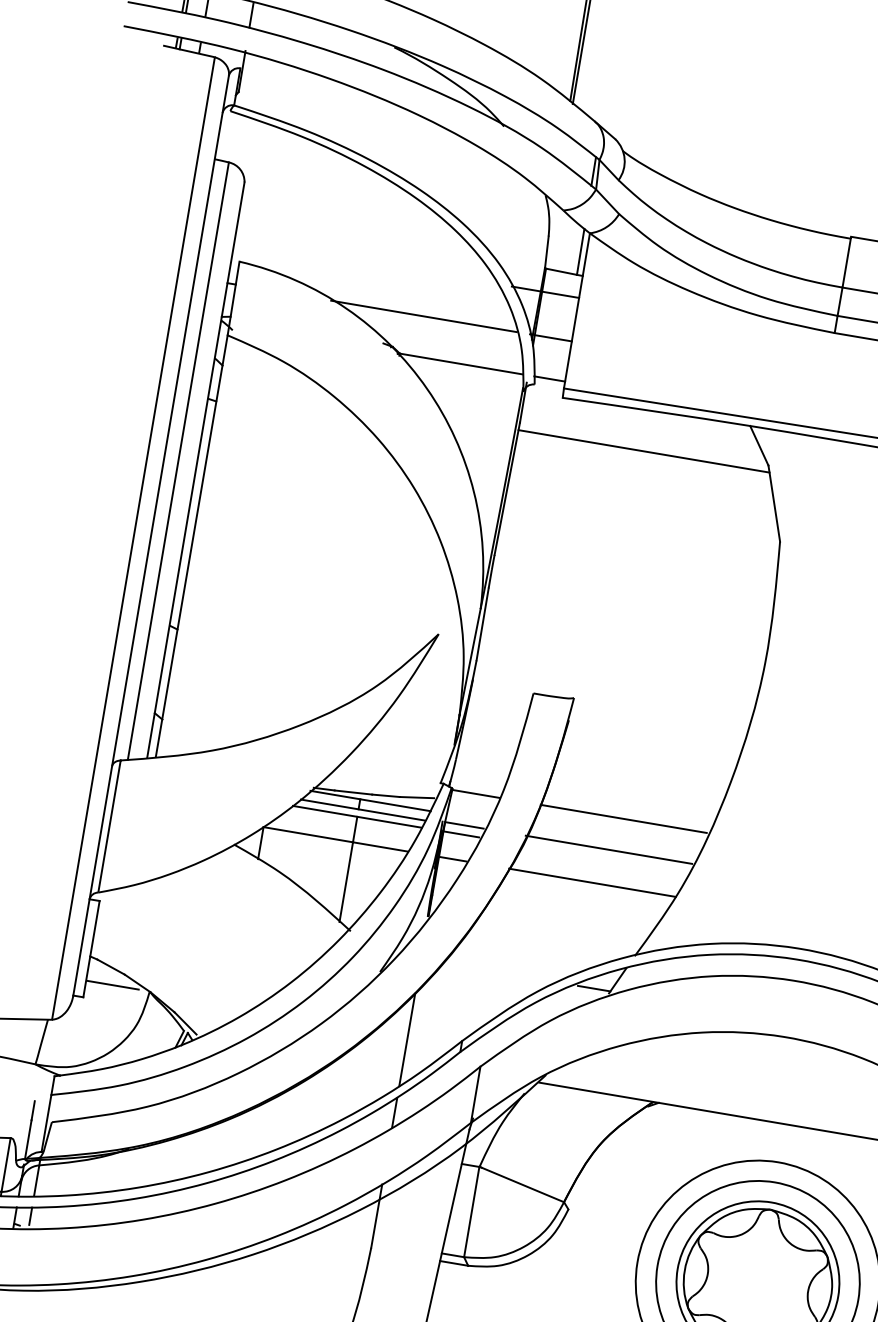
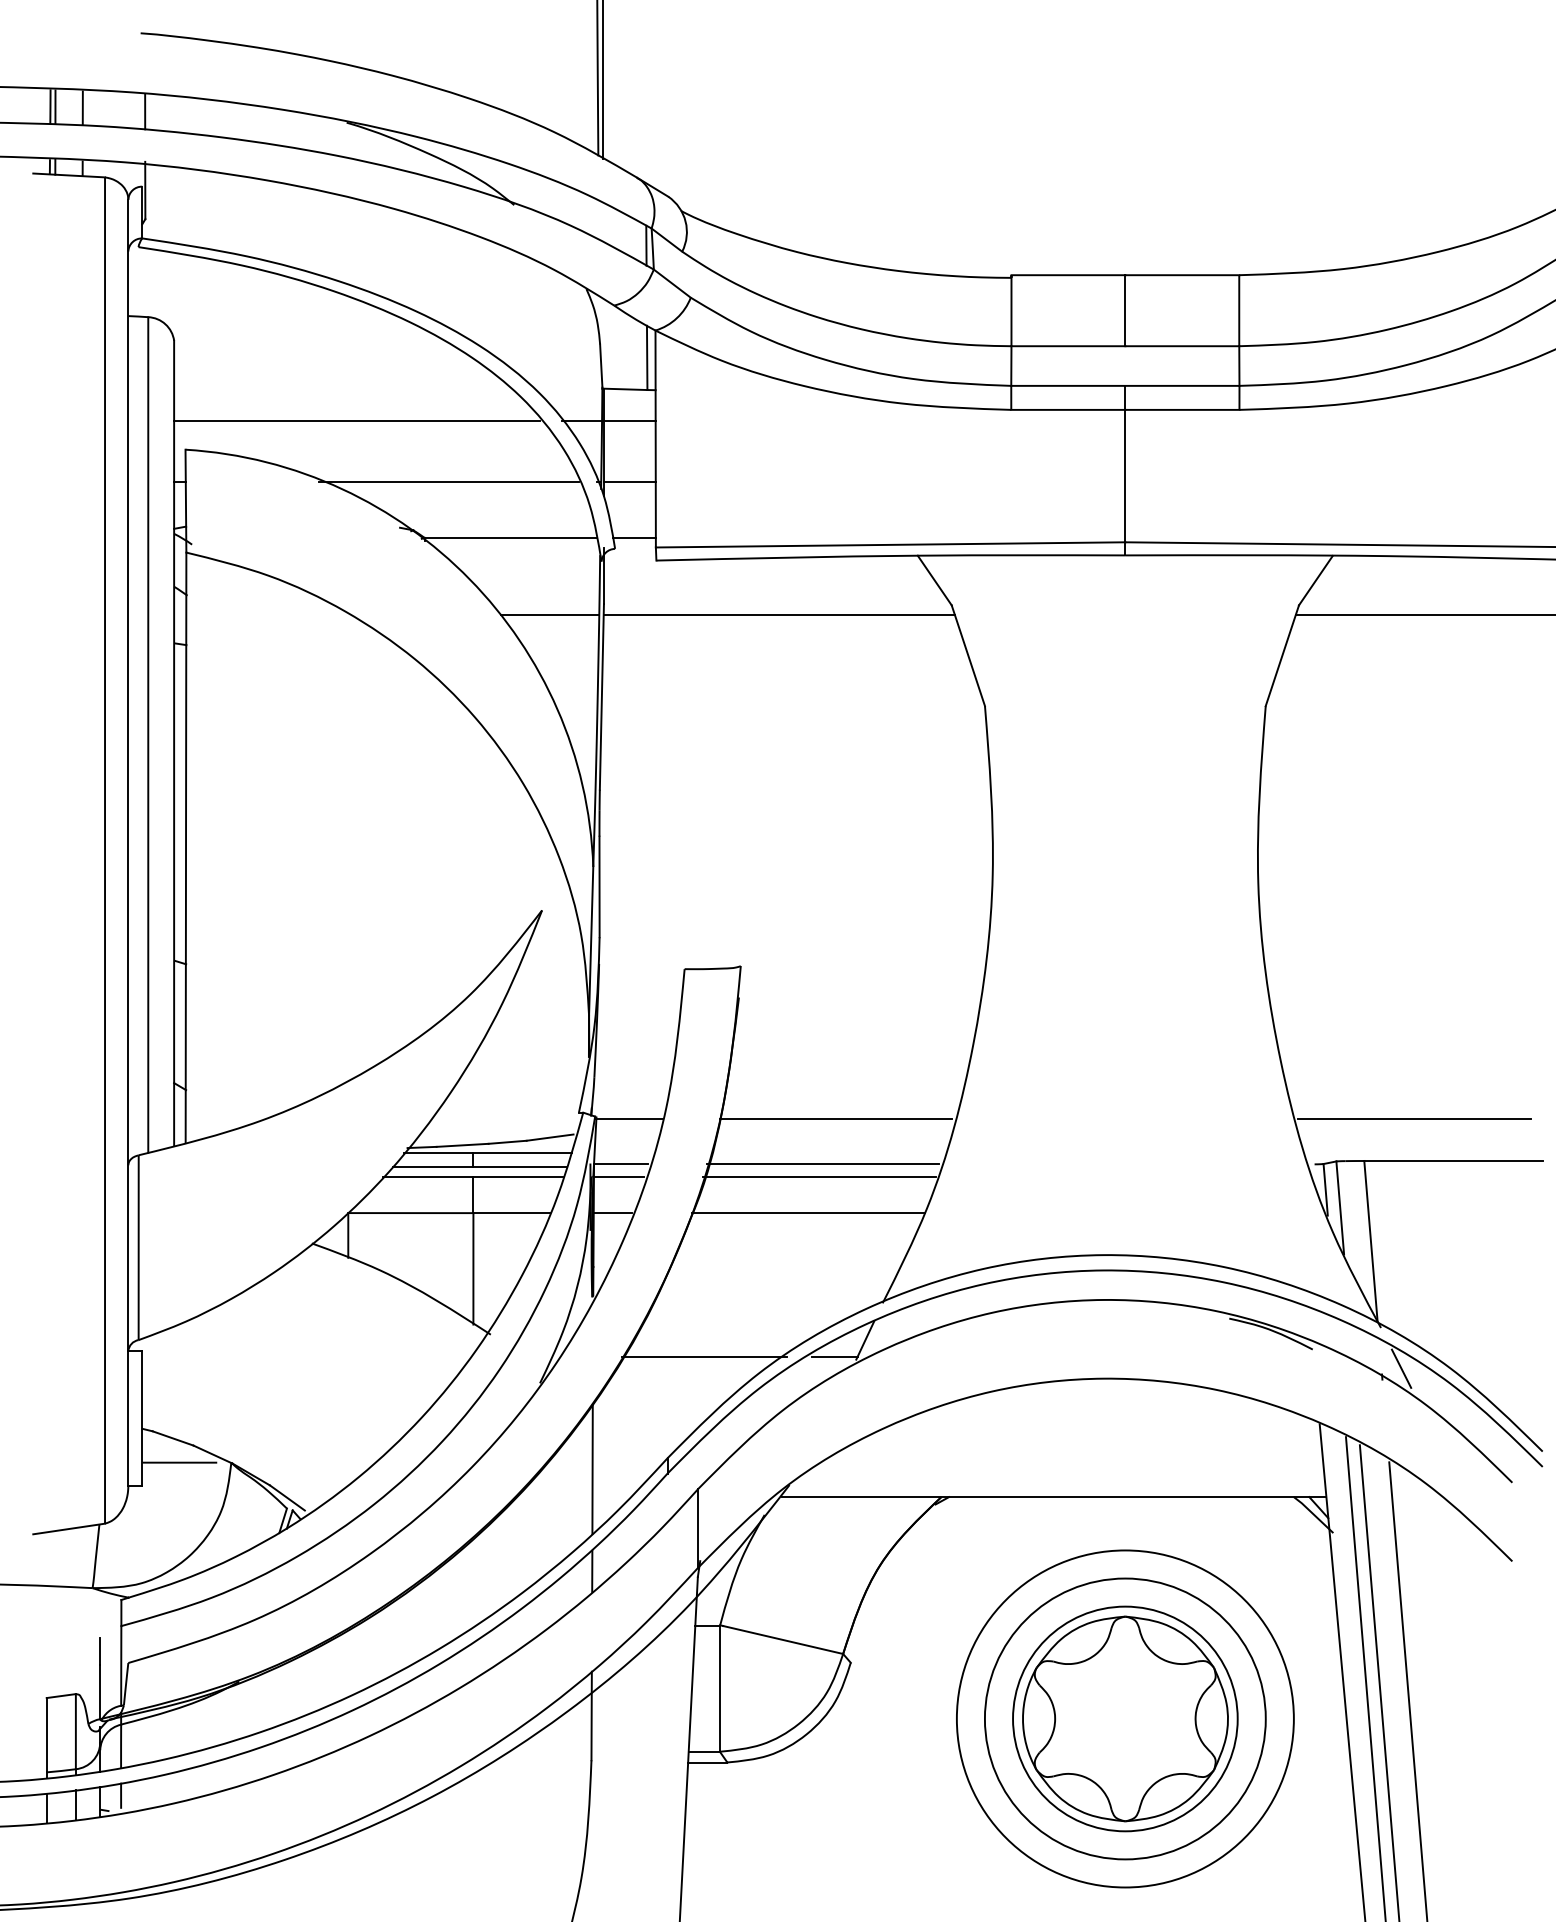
line: (365, 261) -> (357, 420), added
line: (480, 423) -> (550, 614), added
line: (604, 858) -> (819, 1177), added
line: (500, 972) -> (703, 1356), added

